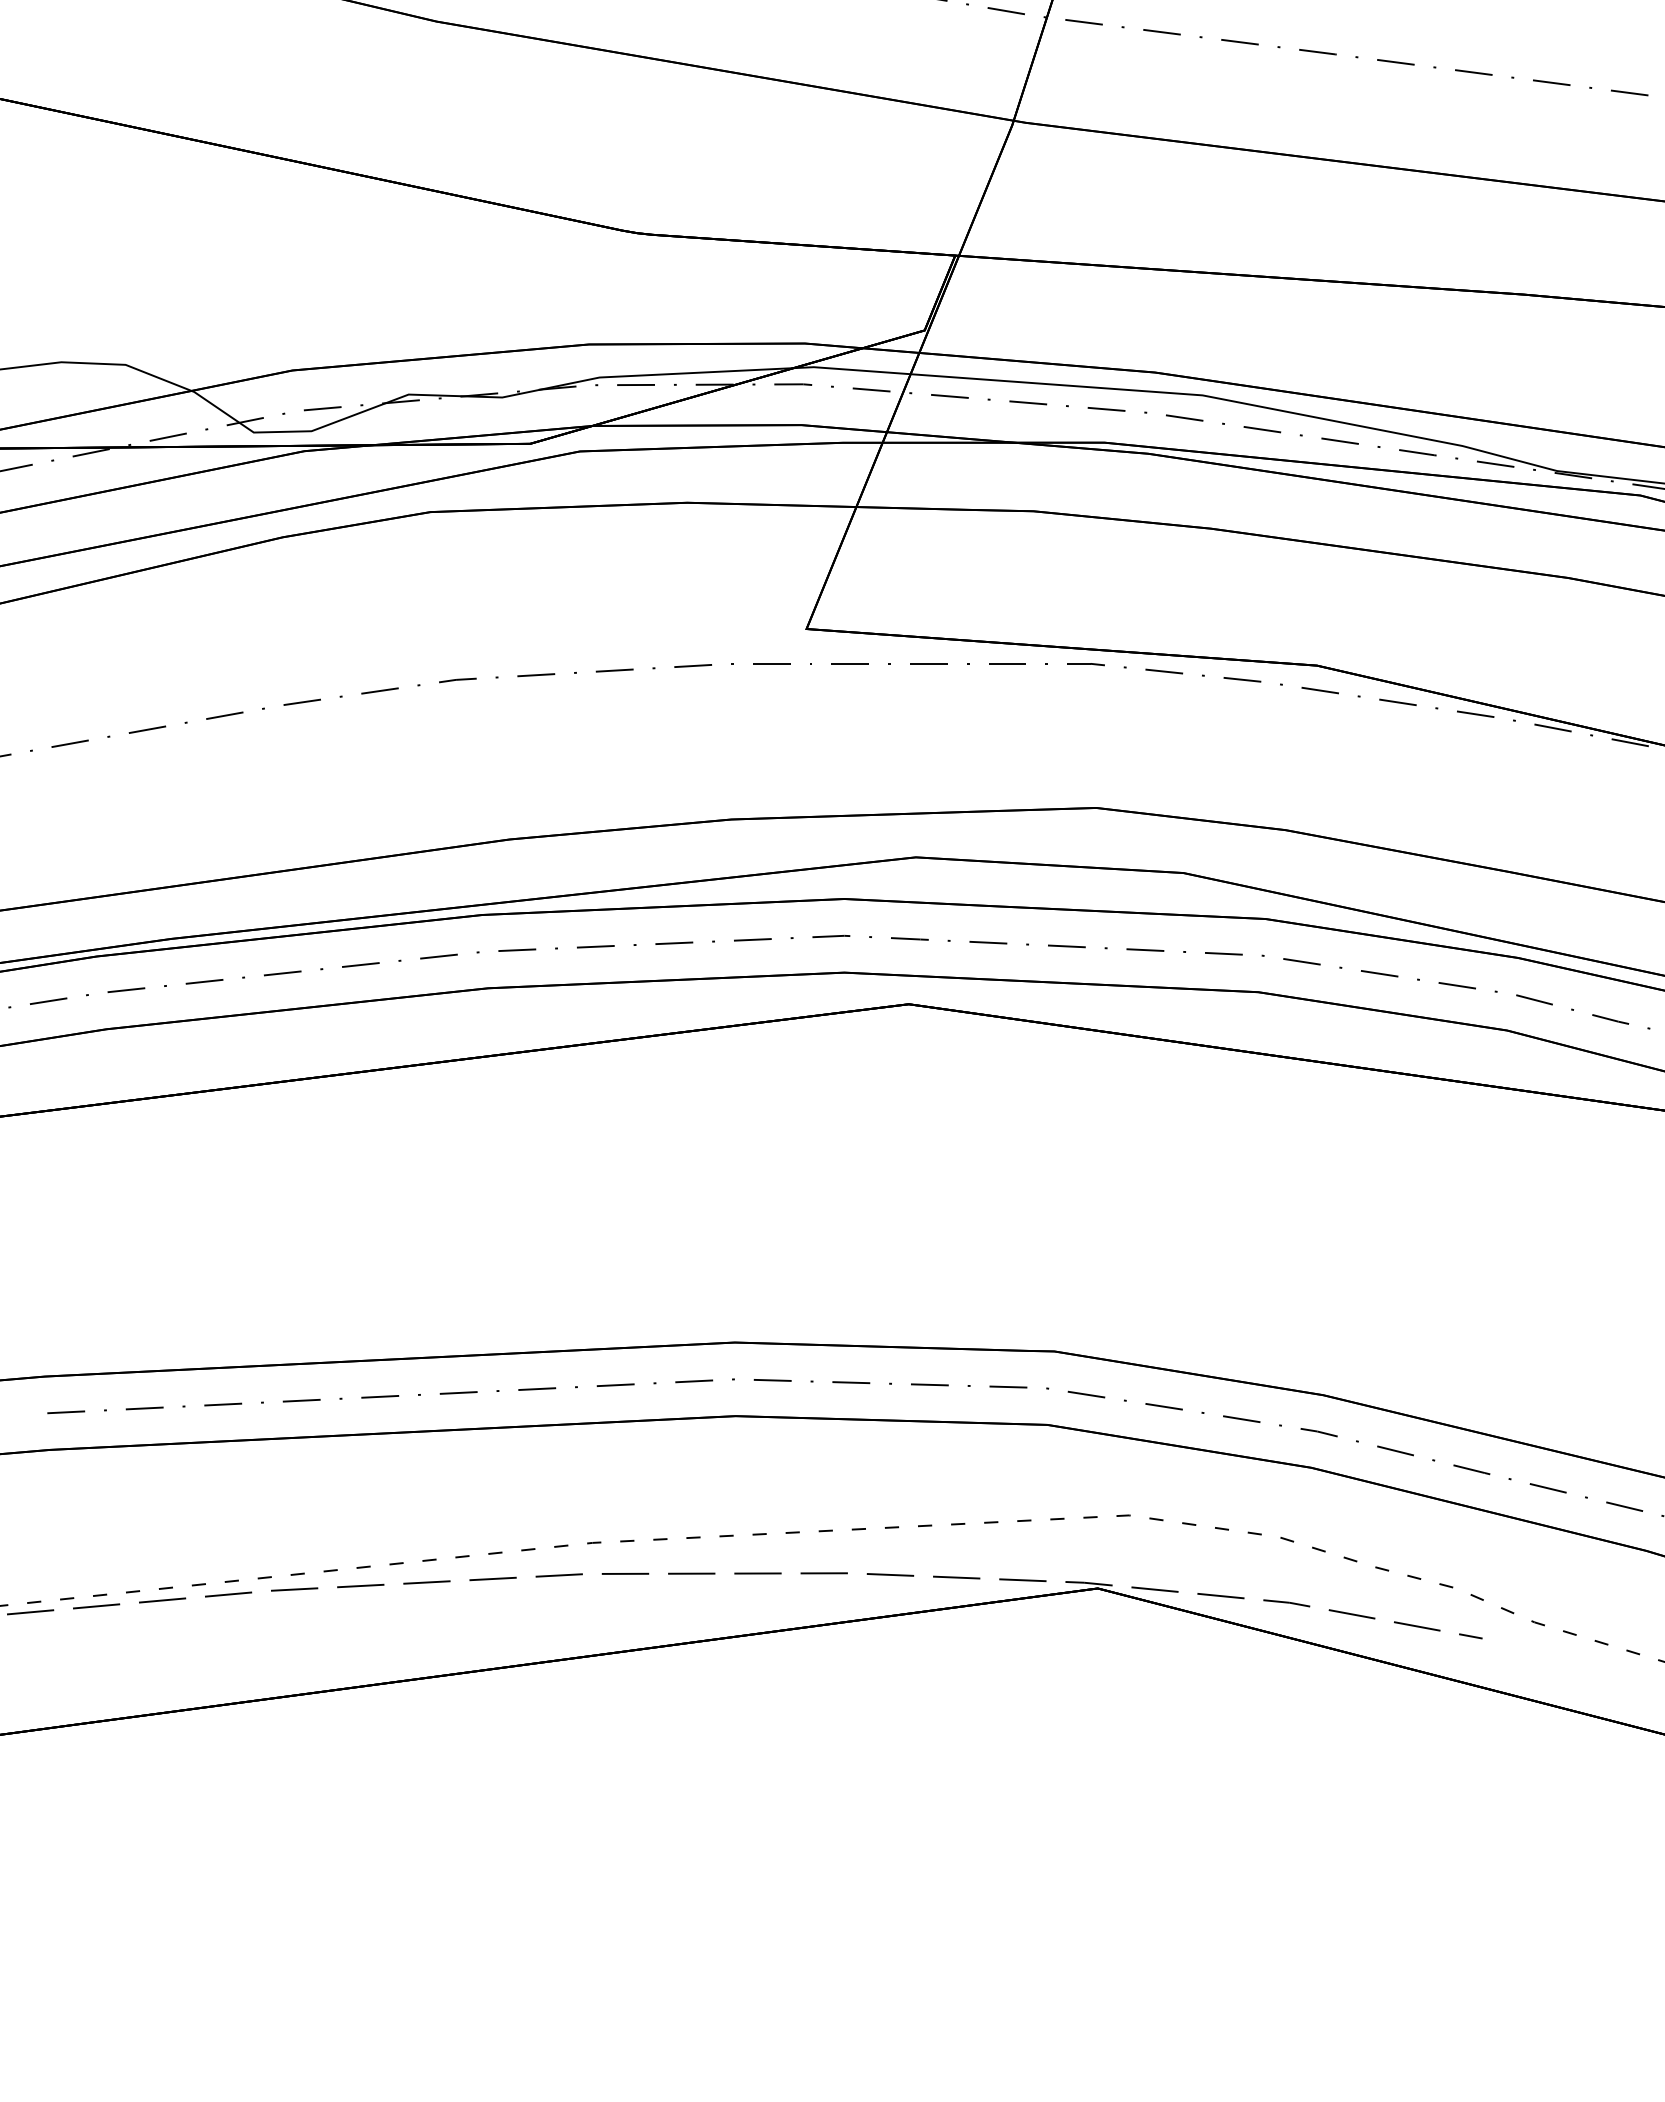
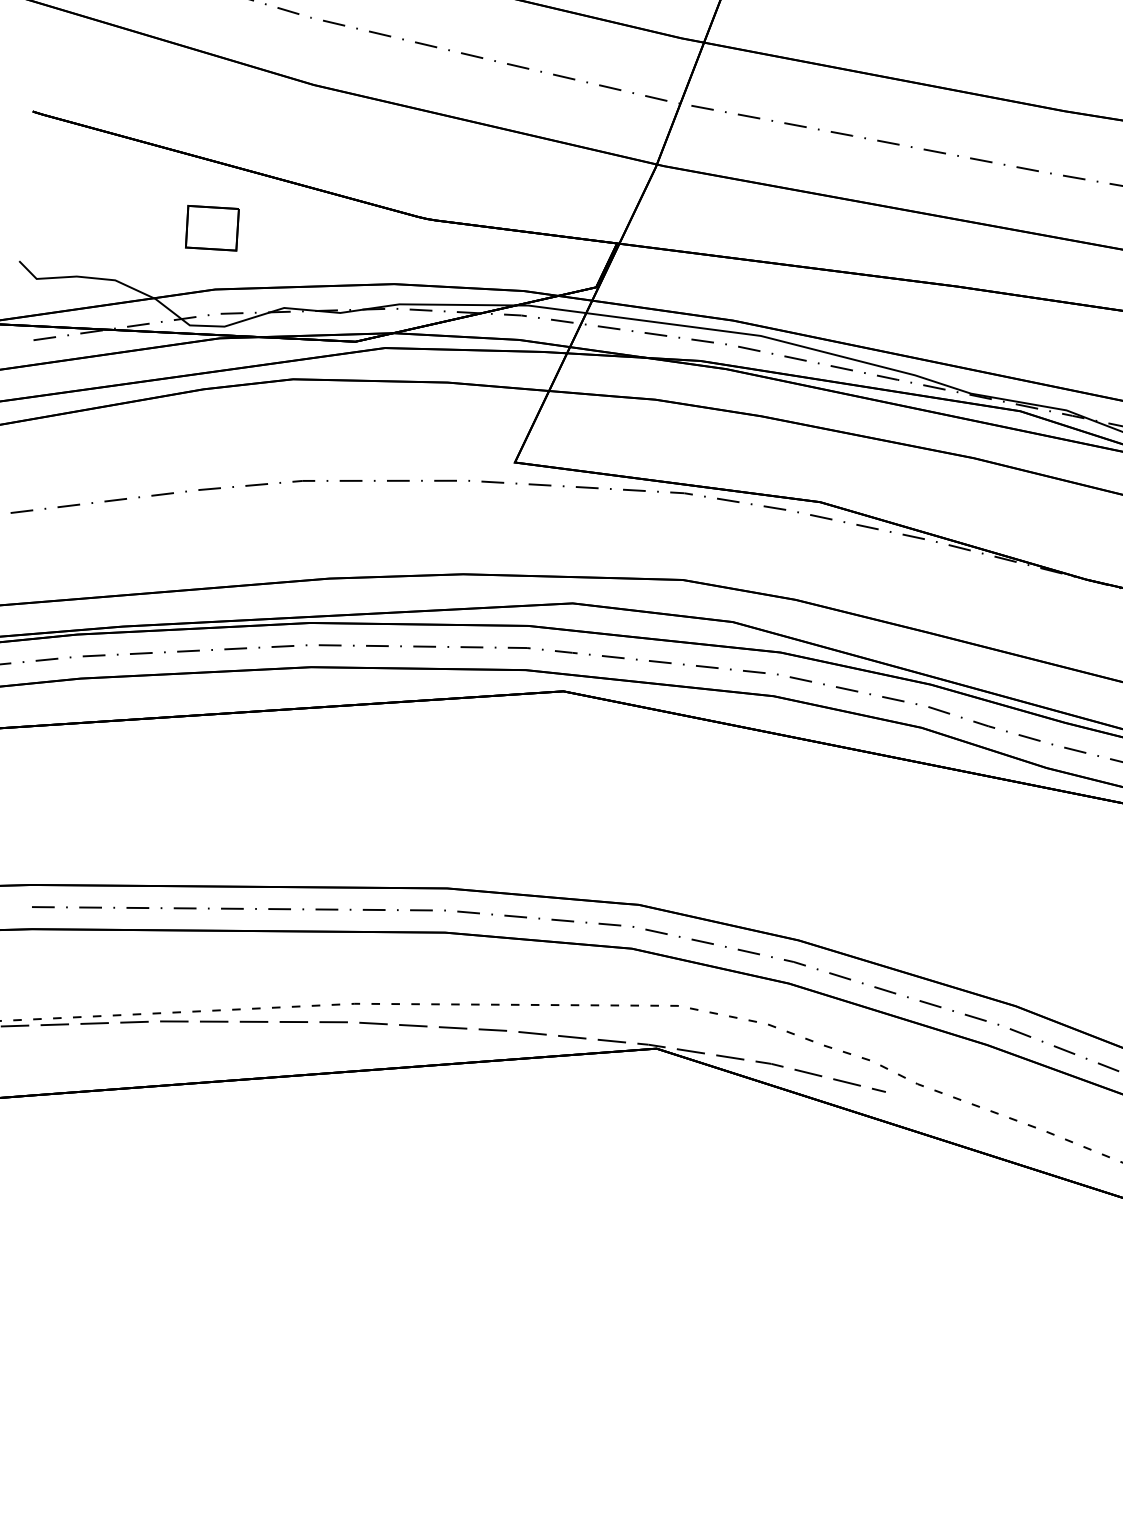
part: (282, 269) -> (212, 228), added

